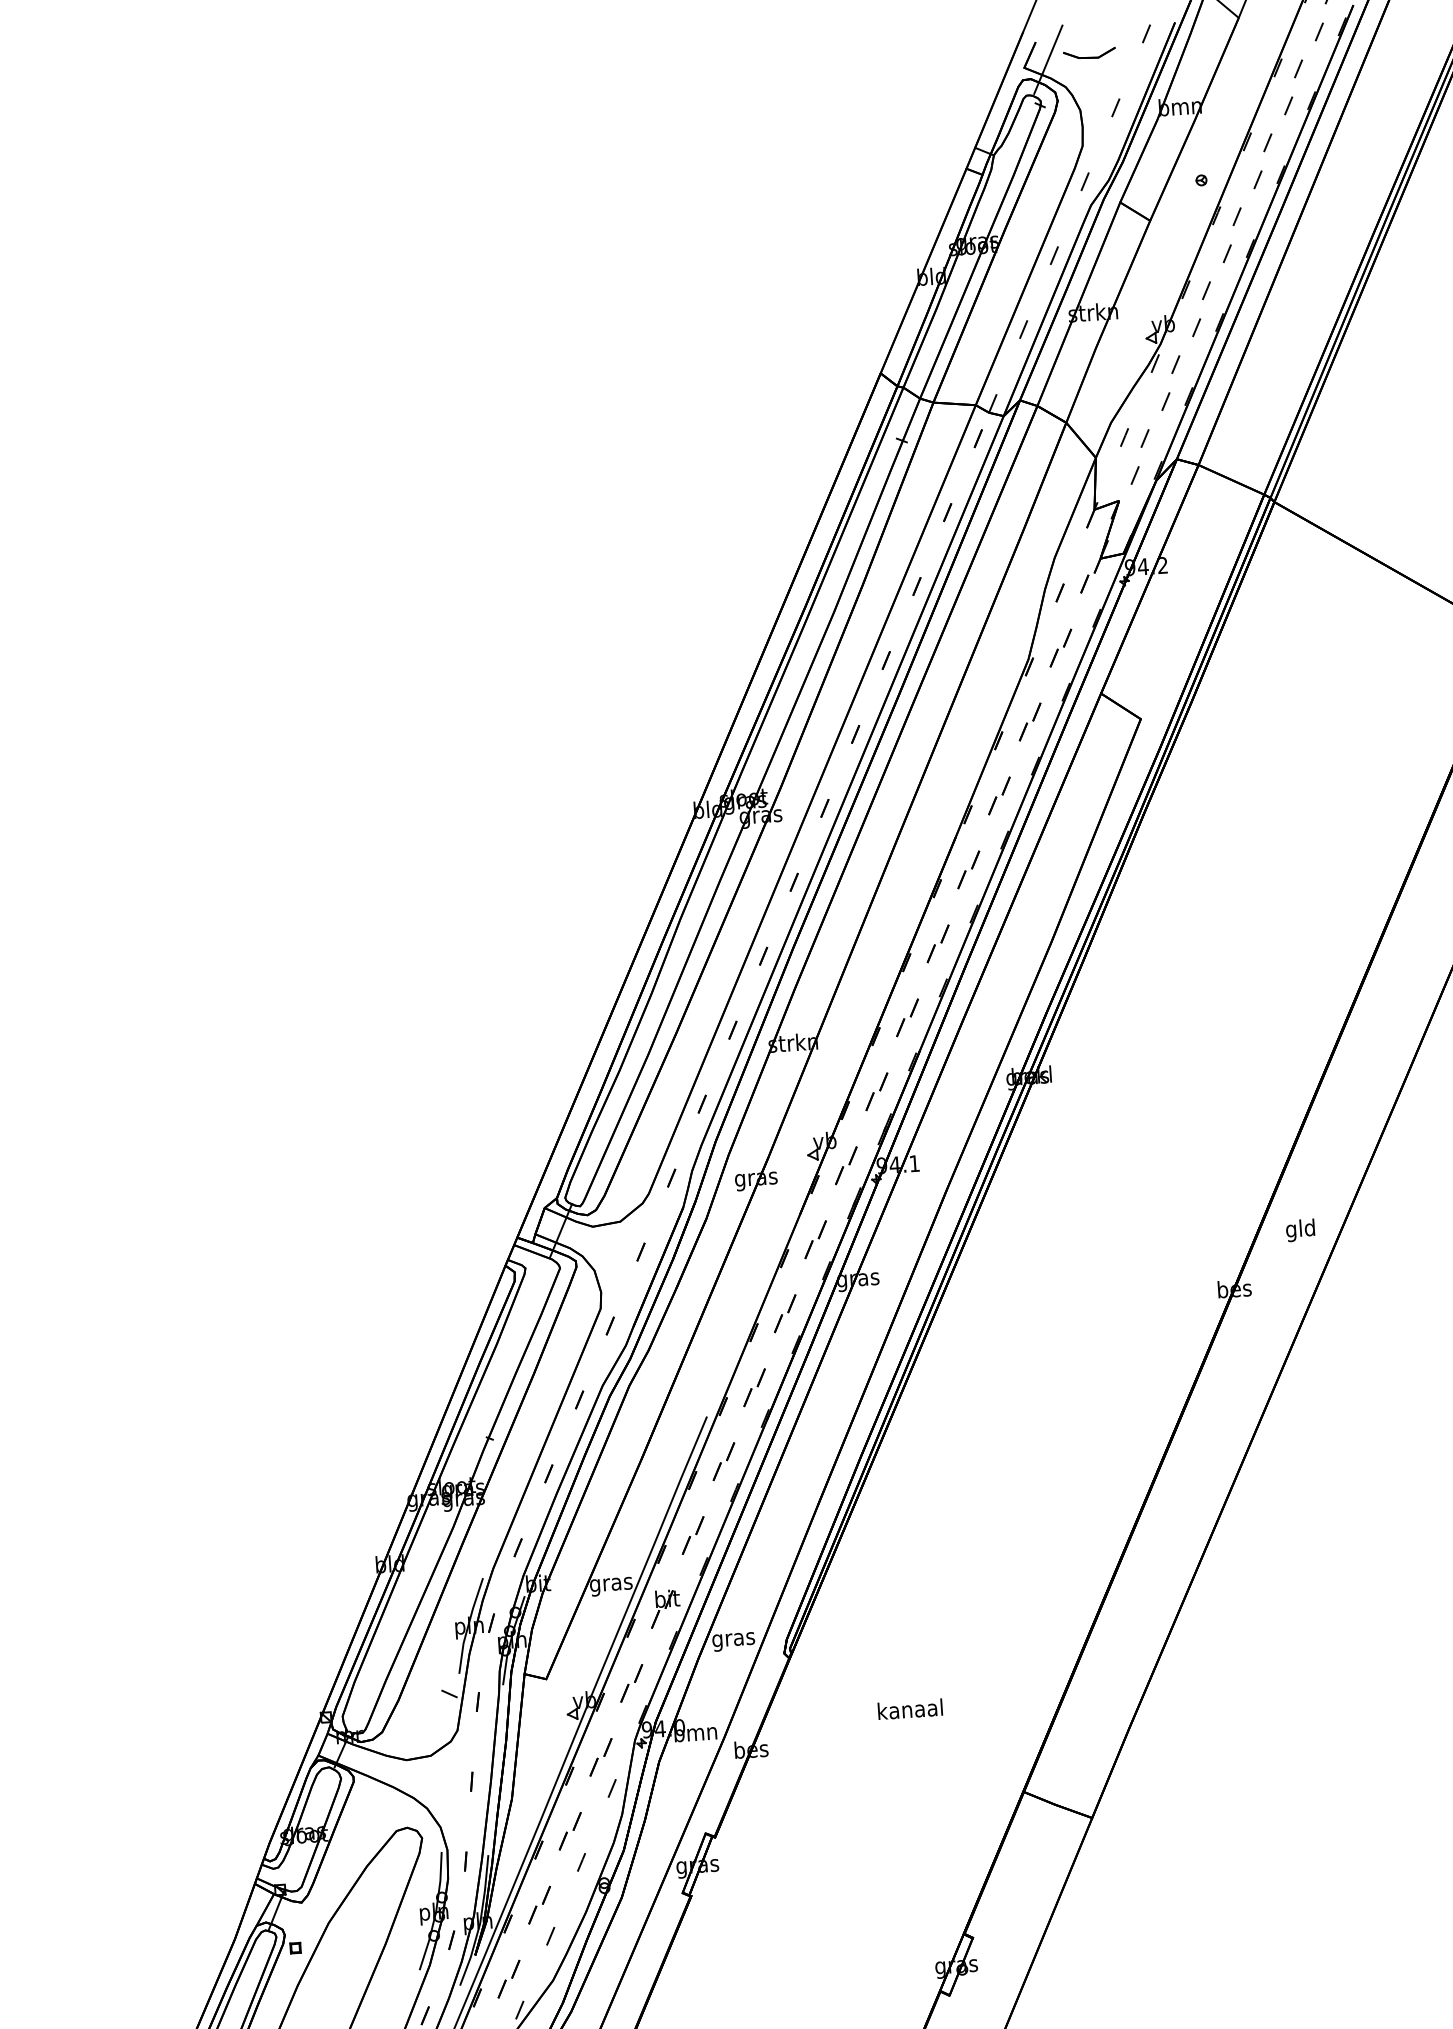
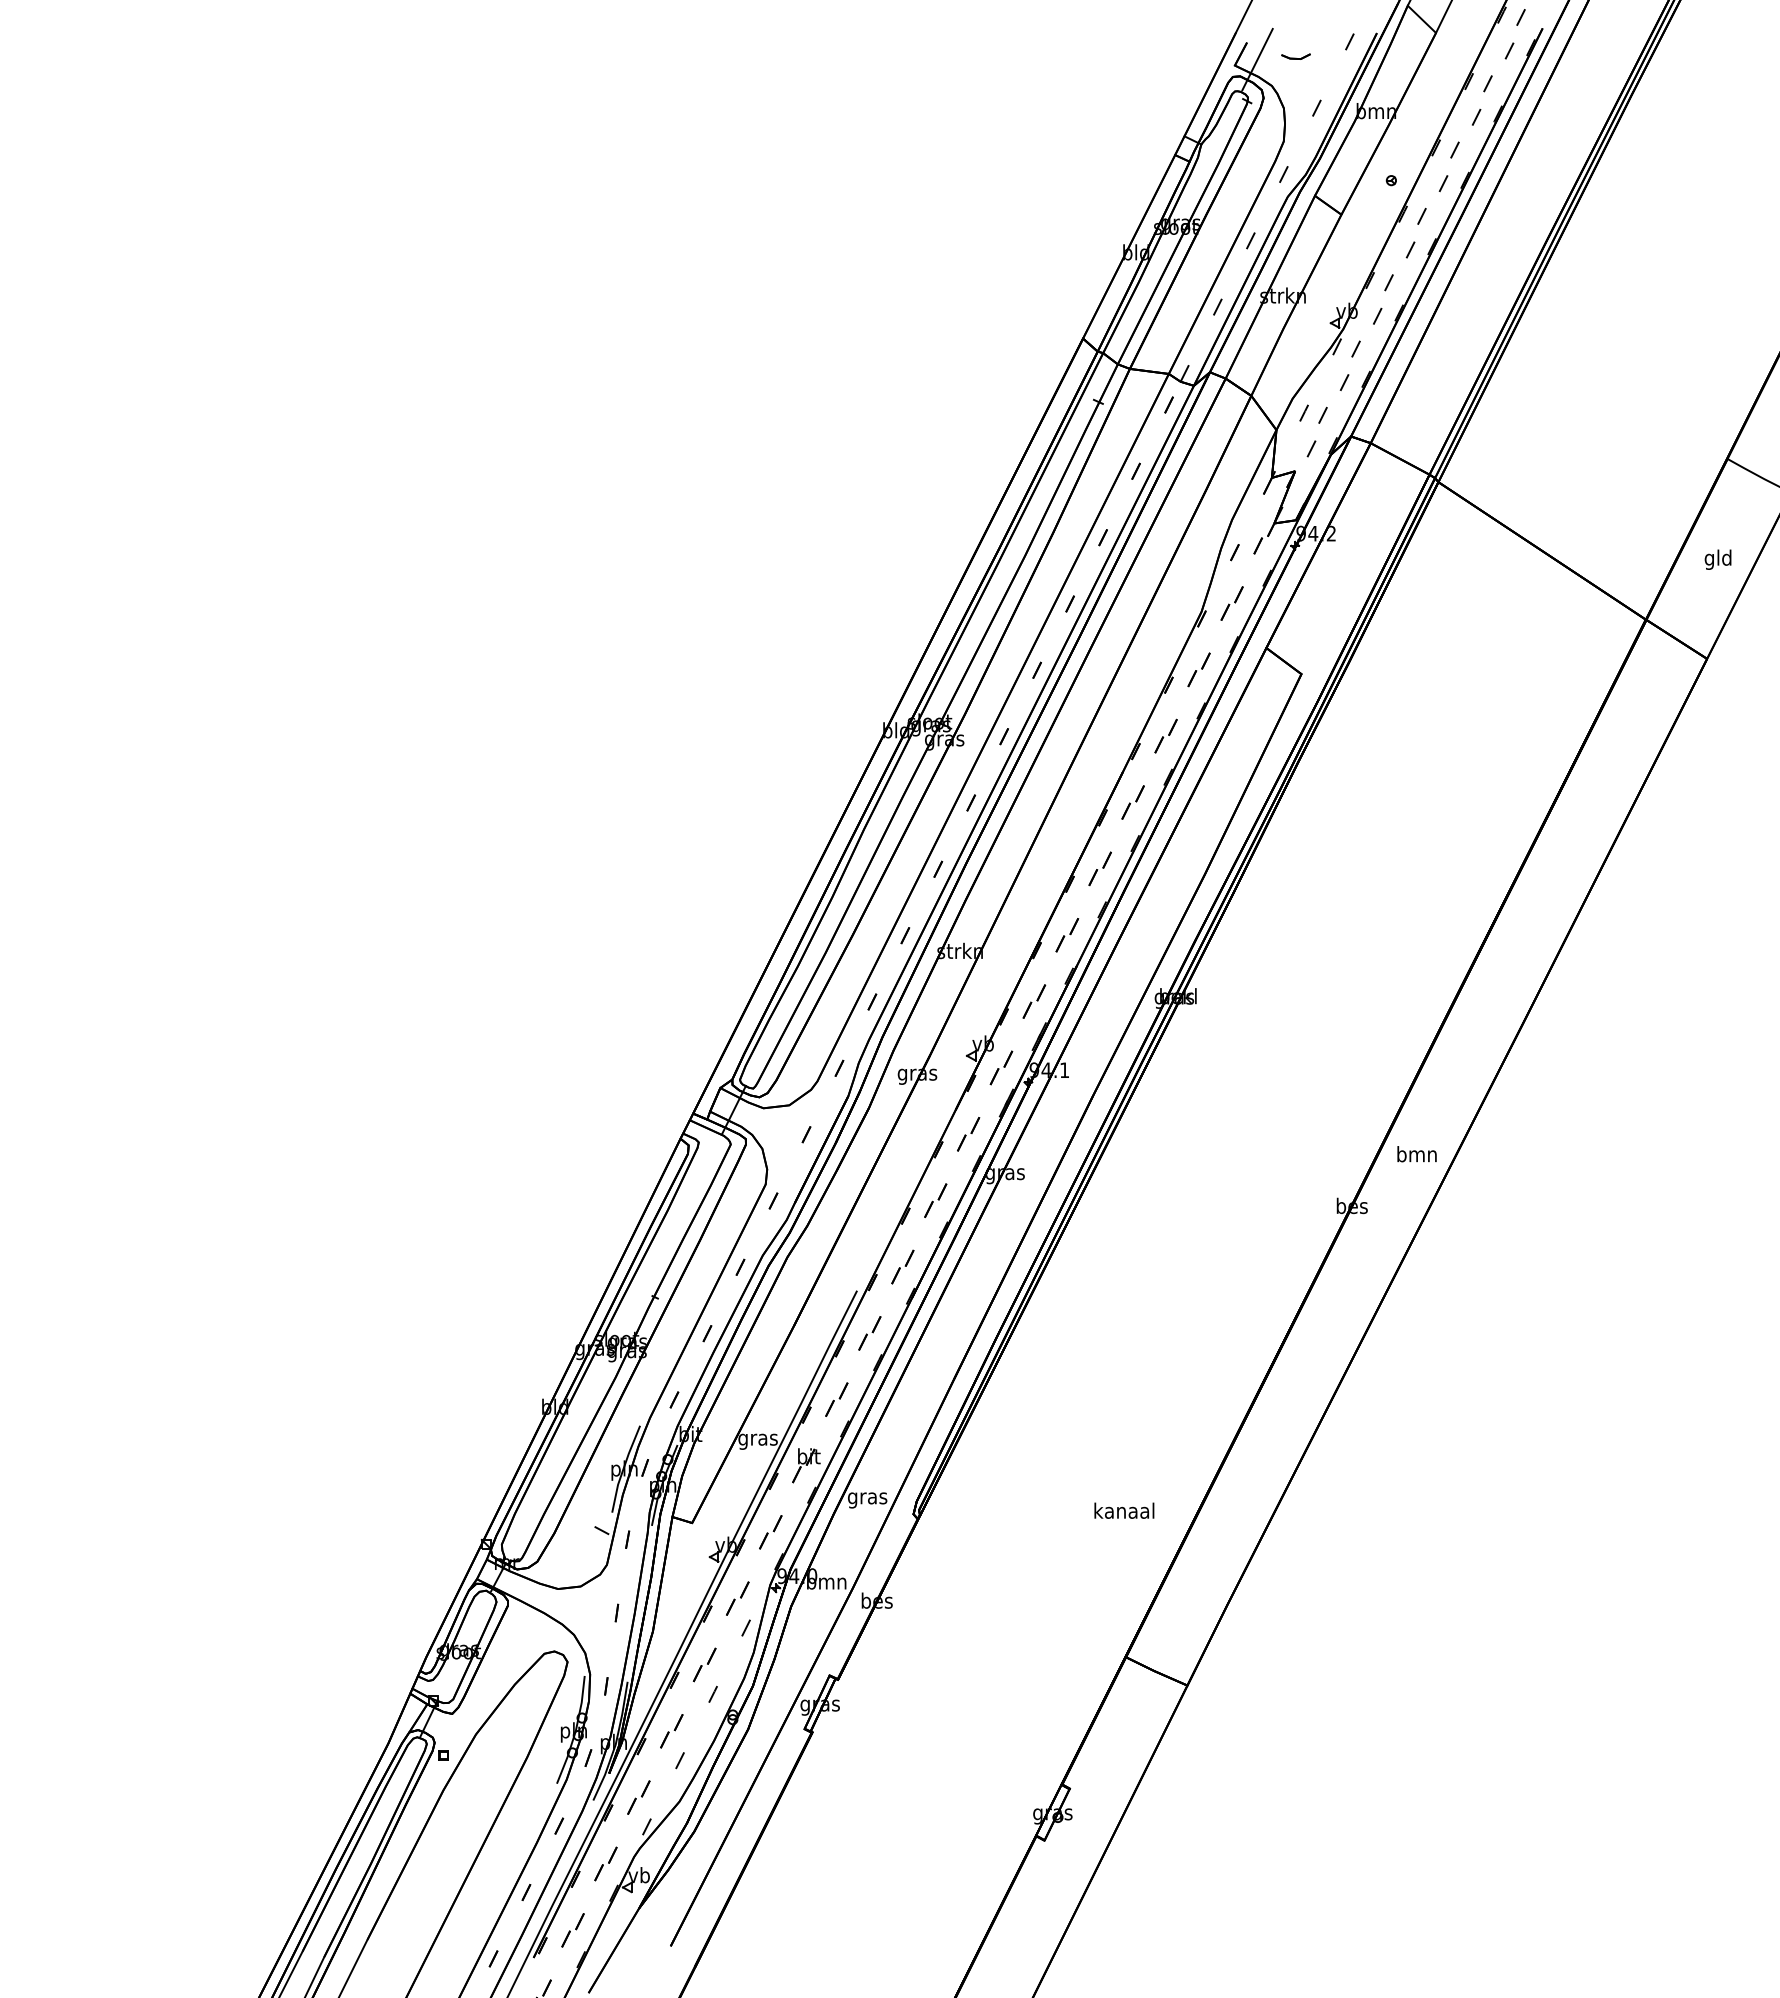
part: (1088, 53) -> (1295, 56), size x0.6
text: (1300, 1230) -> (1416, 1156), gld -> bmn
text: (910, 1709) -> (1124, 1510), moved

